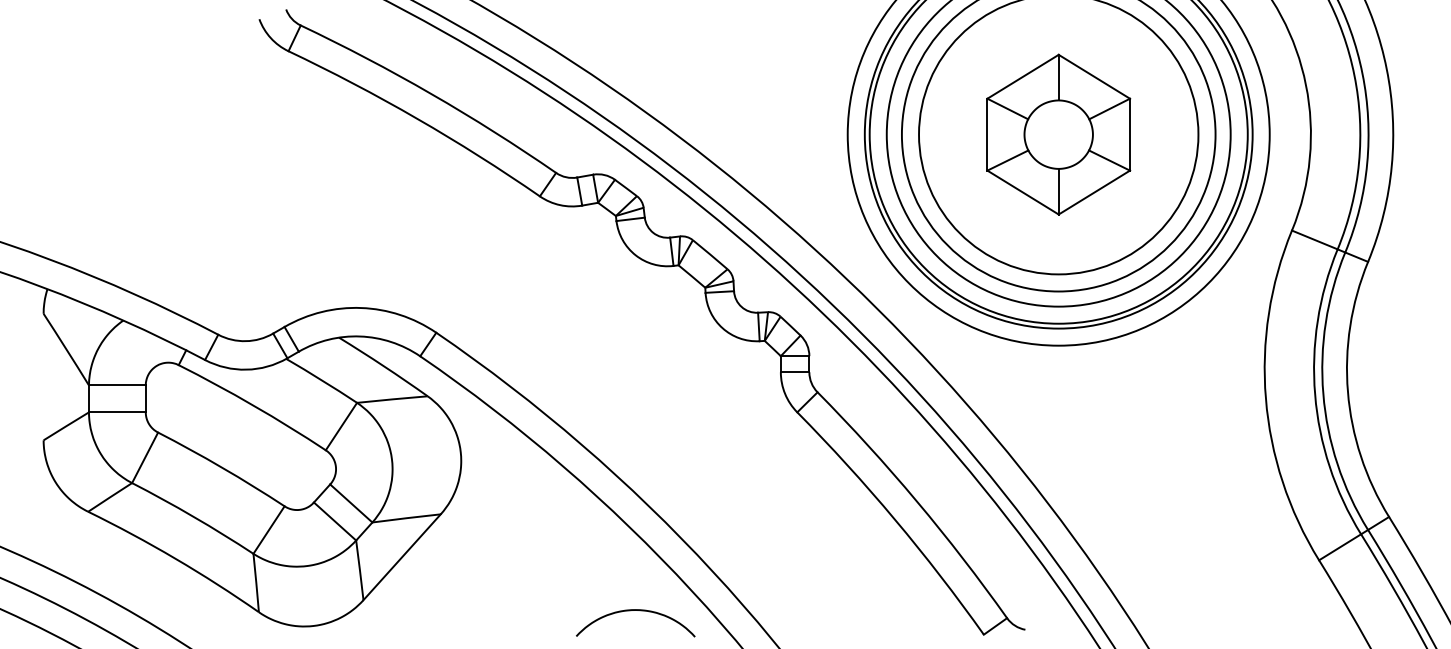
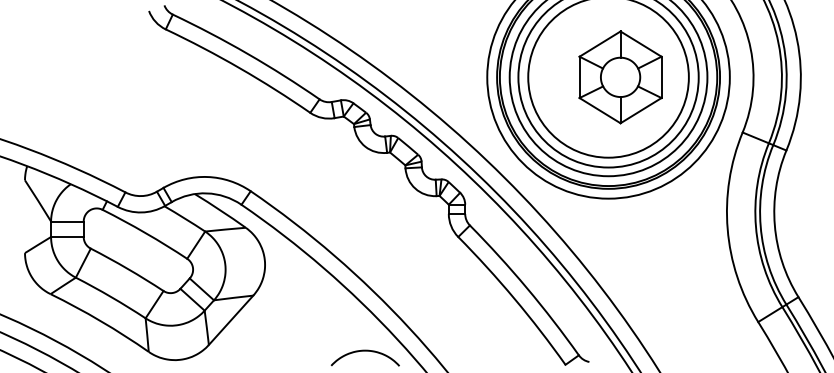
part: (1058, 134) -> (620, 77), moved

